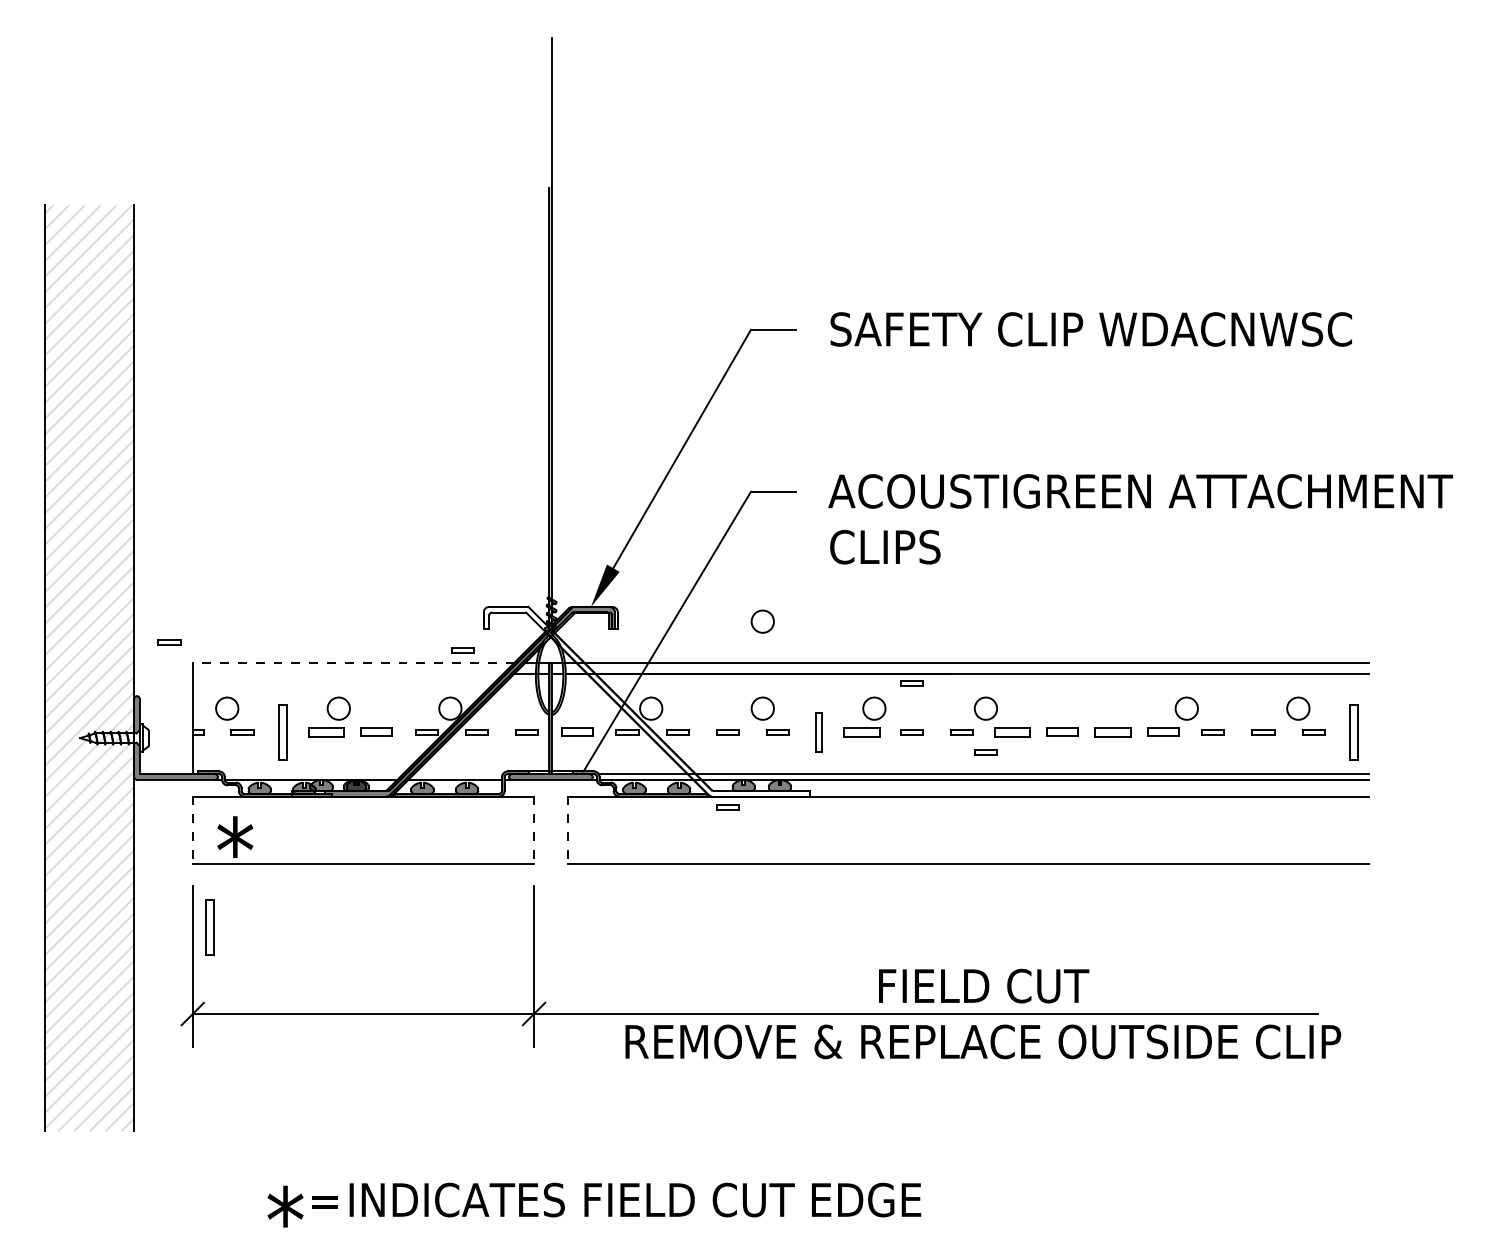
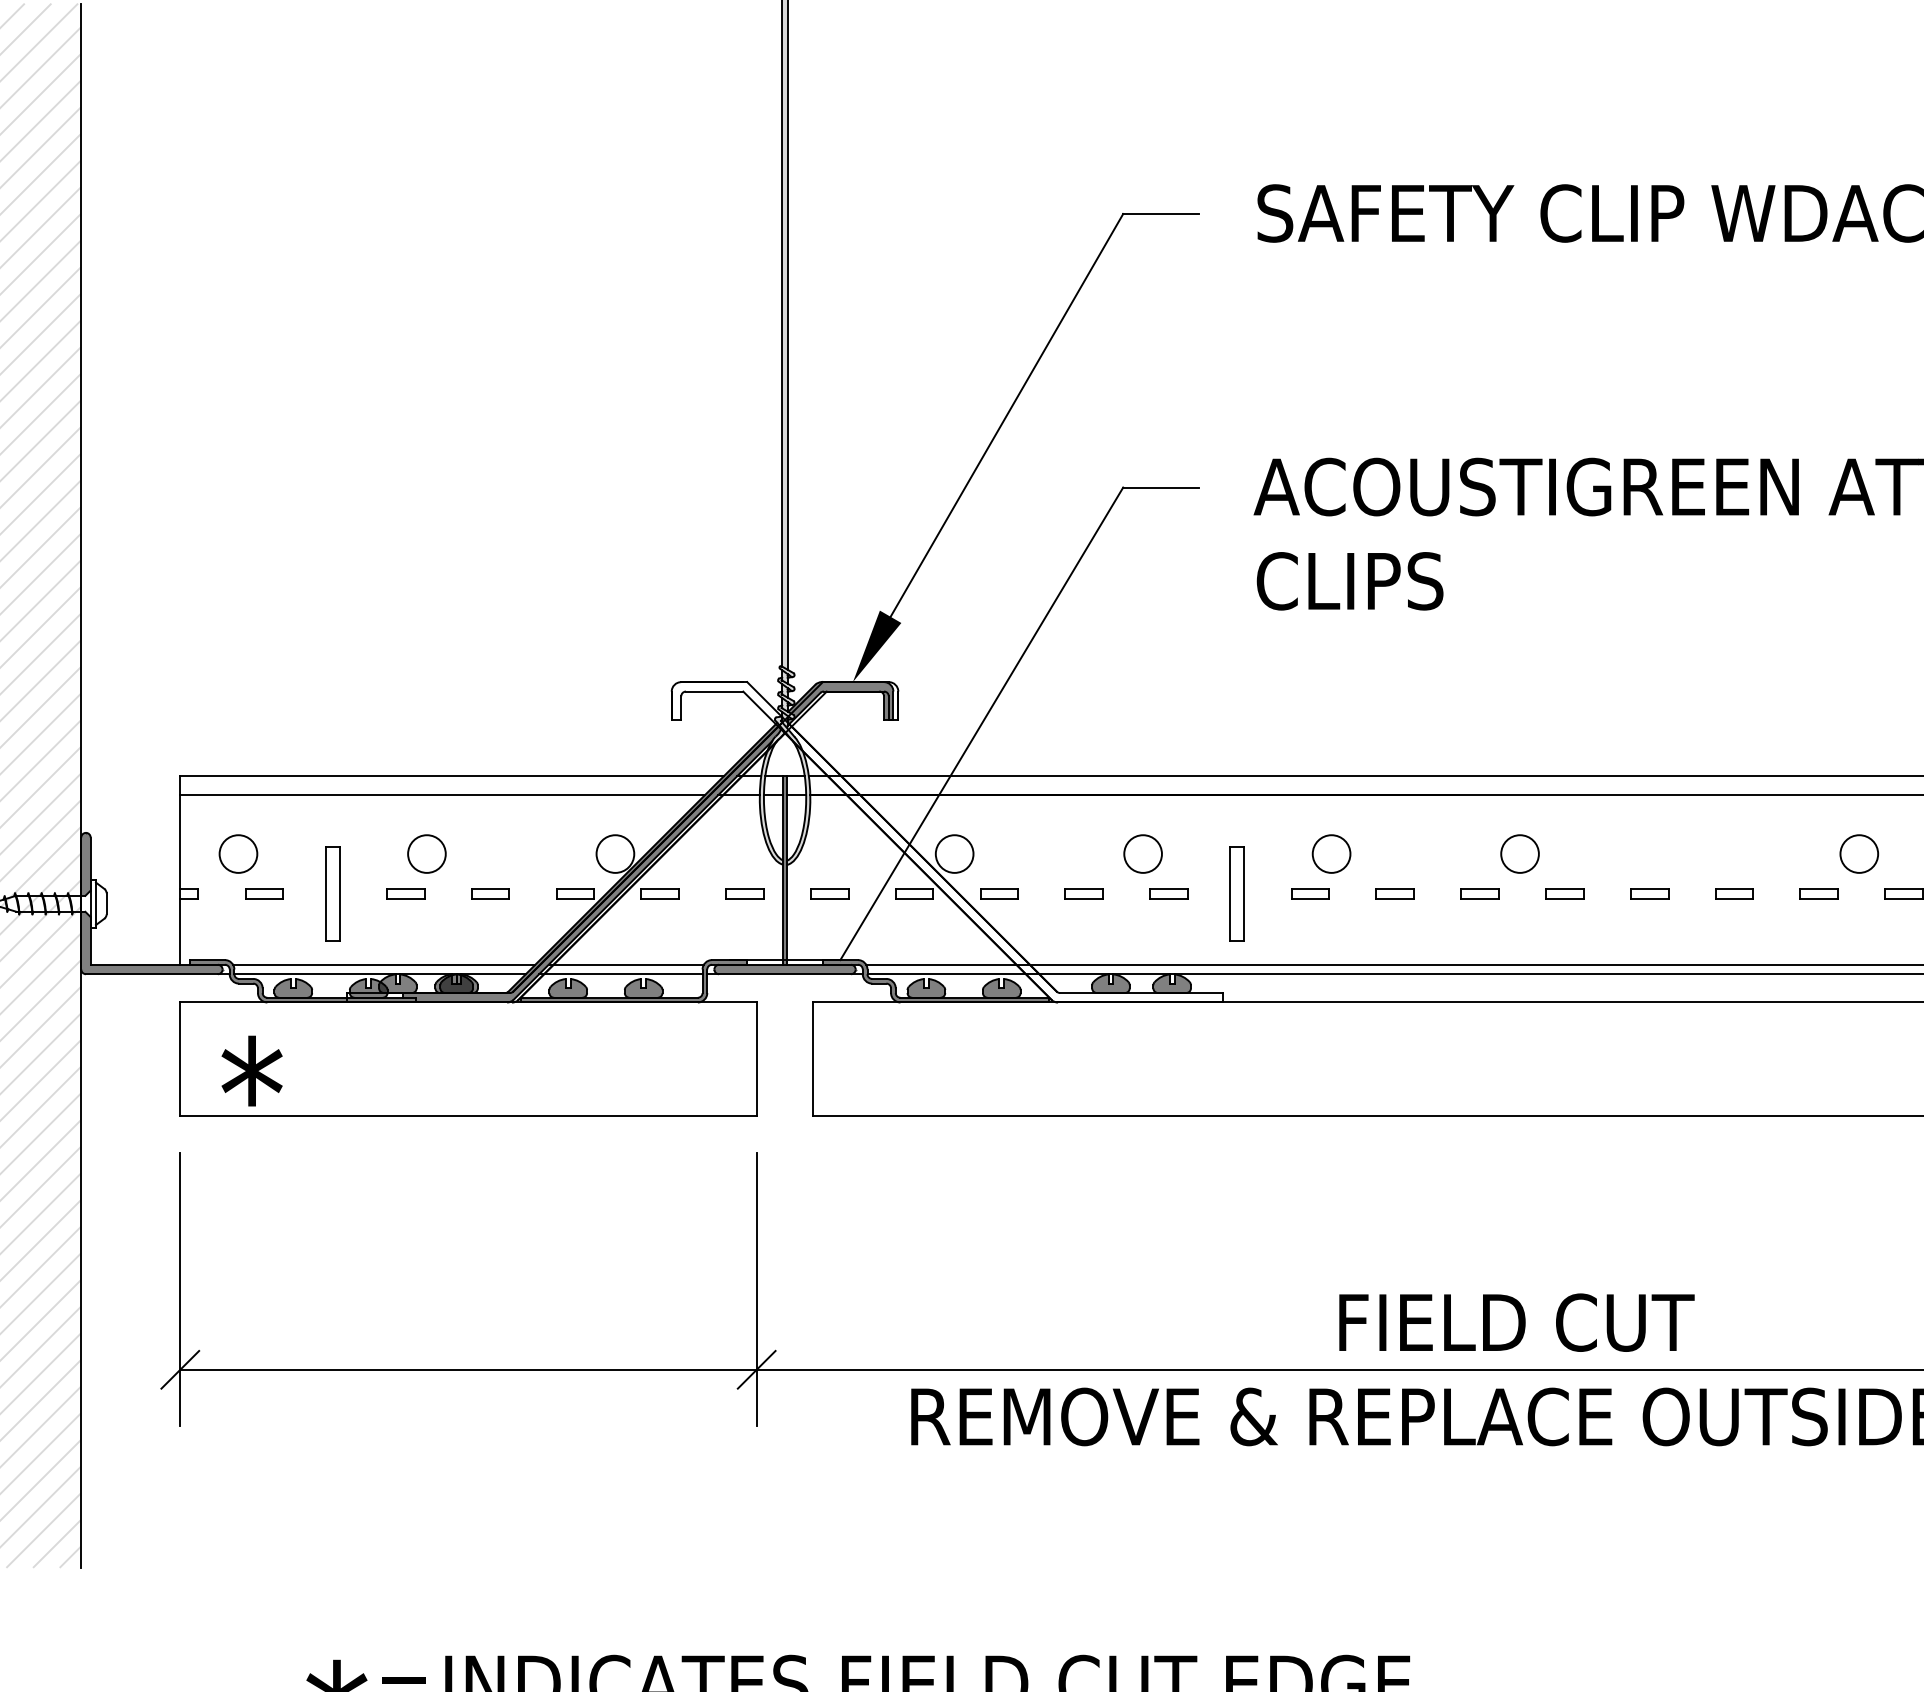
circle: (762, 621) -> (1142, 706), removed
part: (169, 642) -> (140, 742), removed
part: (462, 650) -> (635, 755), removed
line: (353, 662) -> (451, 776), dashed -> solid
line: (347, 673) -> (441, 794), added
part: (911, 683) -> (1394, 811), removed
part: (325, 732) -> (404, 894), size x0.62
part: (376, 732) -> (490, 894), size x0.71
part: (576, 732) -> (828, 894), size x0.71
part: (818, 732) -> (1237, 894), size x1.43
part: (861, 732) -> (1309, 894), size x0.62
part: (1012, 732) -> (1564, 894), size x0.62
part: (1062, 732) -> (1649, 894), size x0.71
part: (1112, 732) -> (1733, 894), size x0.62
part: (1162, 732) -> (1818, 894), size x0.71
part: (985, 752) -> (1519, 928), removed
line: (313, 774) -> (384, 965), added
line: (456, 774) -> (625, 965), added
part: (727, 807) -> (1083, 1020), removed
line: (192, 830) -> (179, 1059), dashed -> solid
line: (534, 830) -> (757, 1059), dashed -> solid
line: (567, 830) -> (813, 1059), dashed -> solid
part: (209, 927) -> (208, 1223), removed

